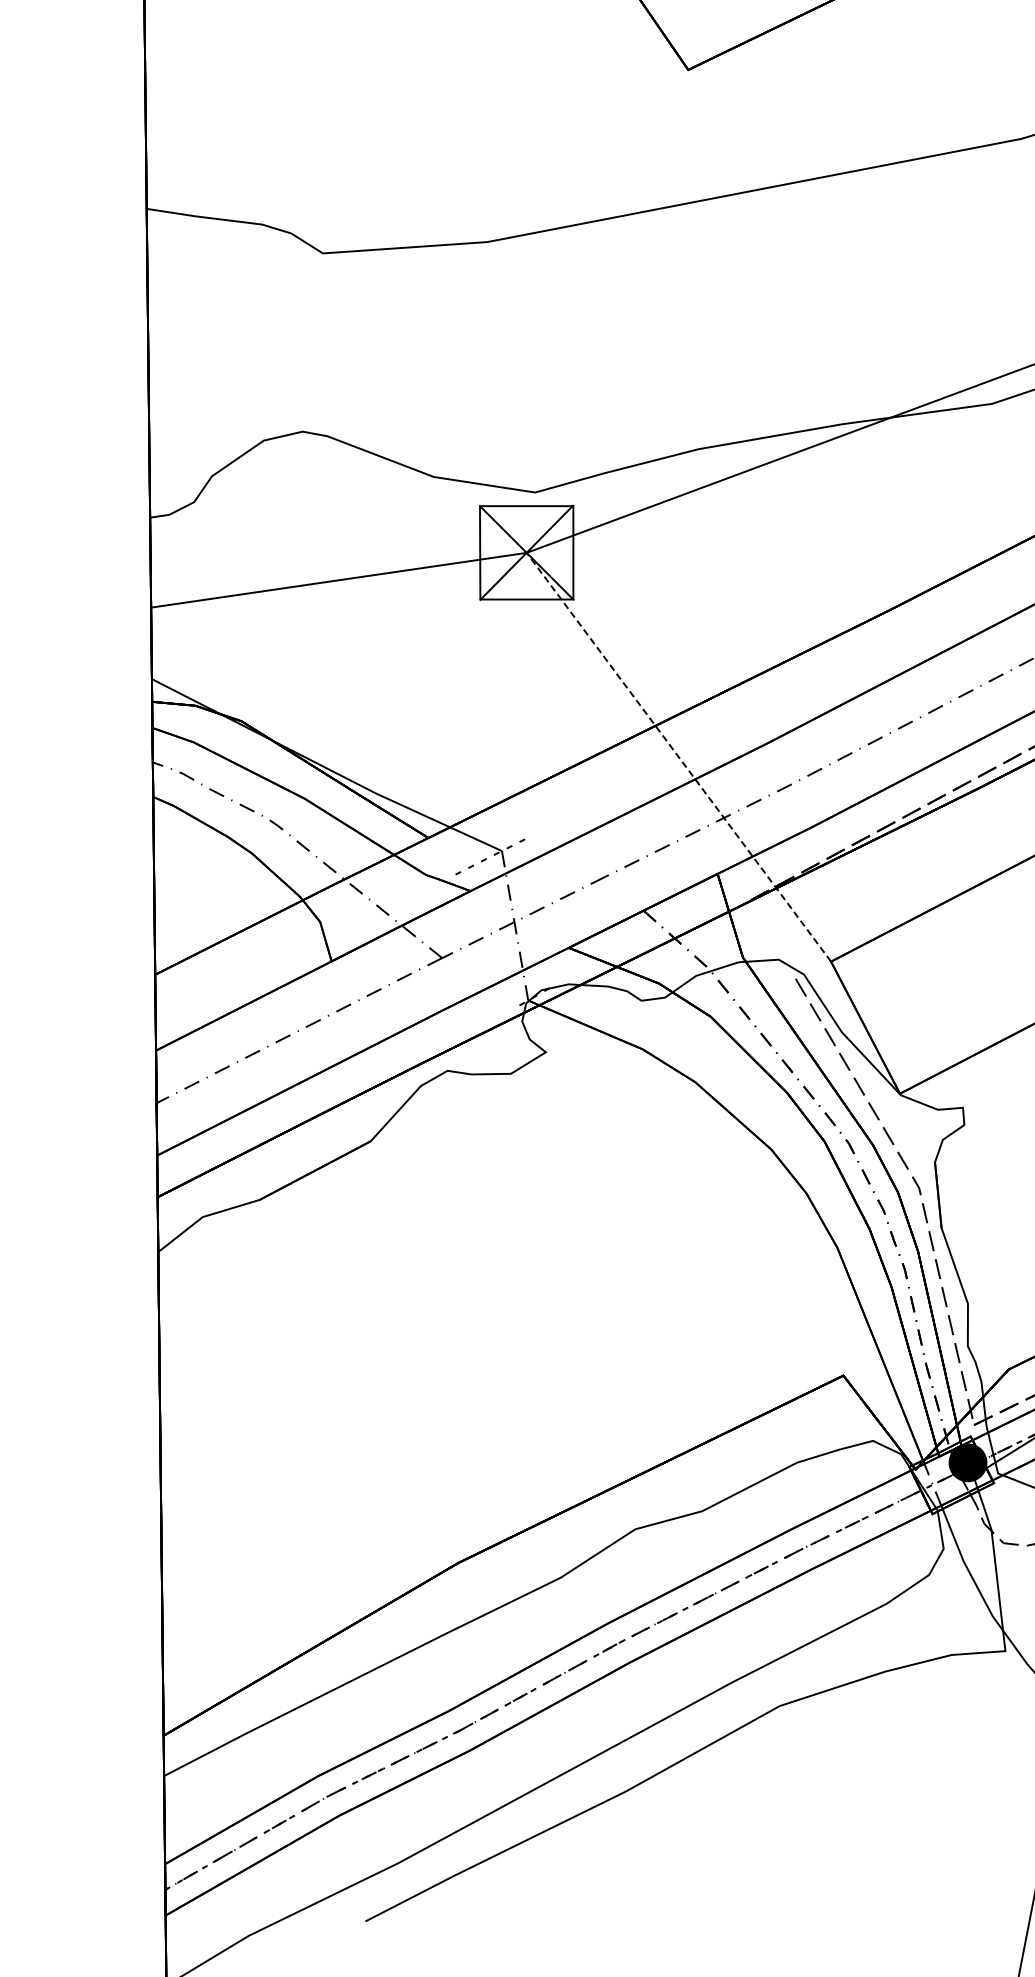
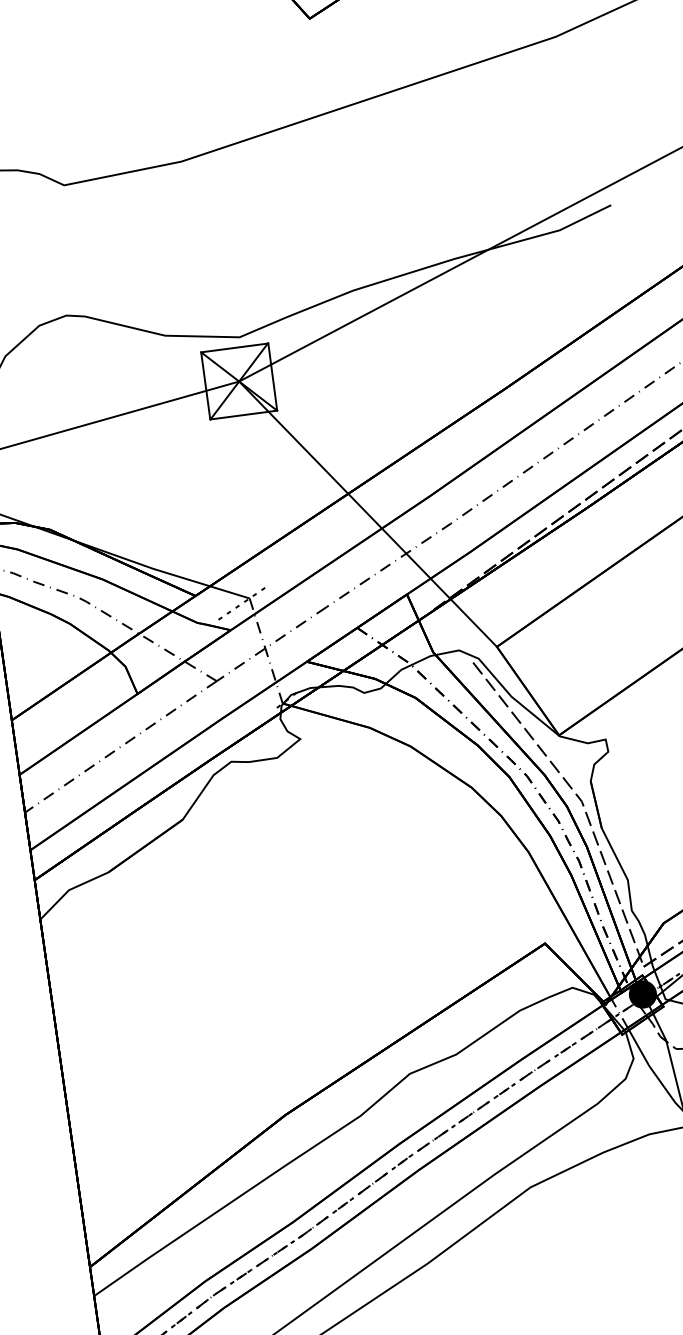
line: (678, 757) -> (367, 514), dashed -> solid

